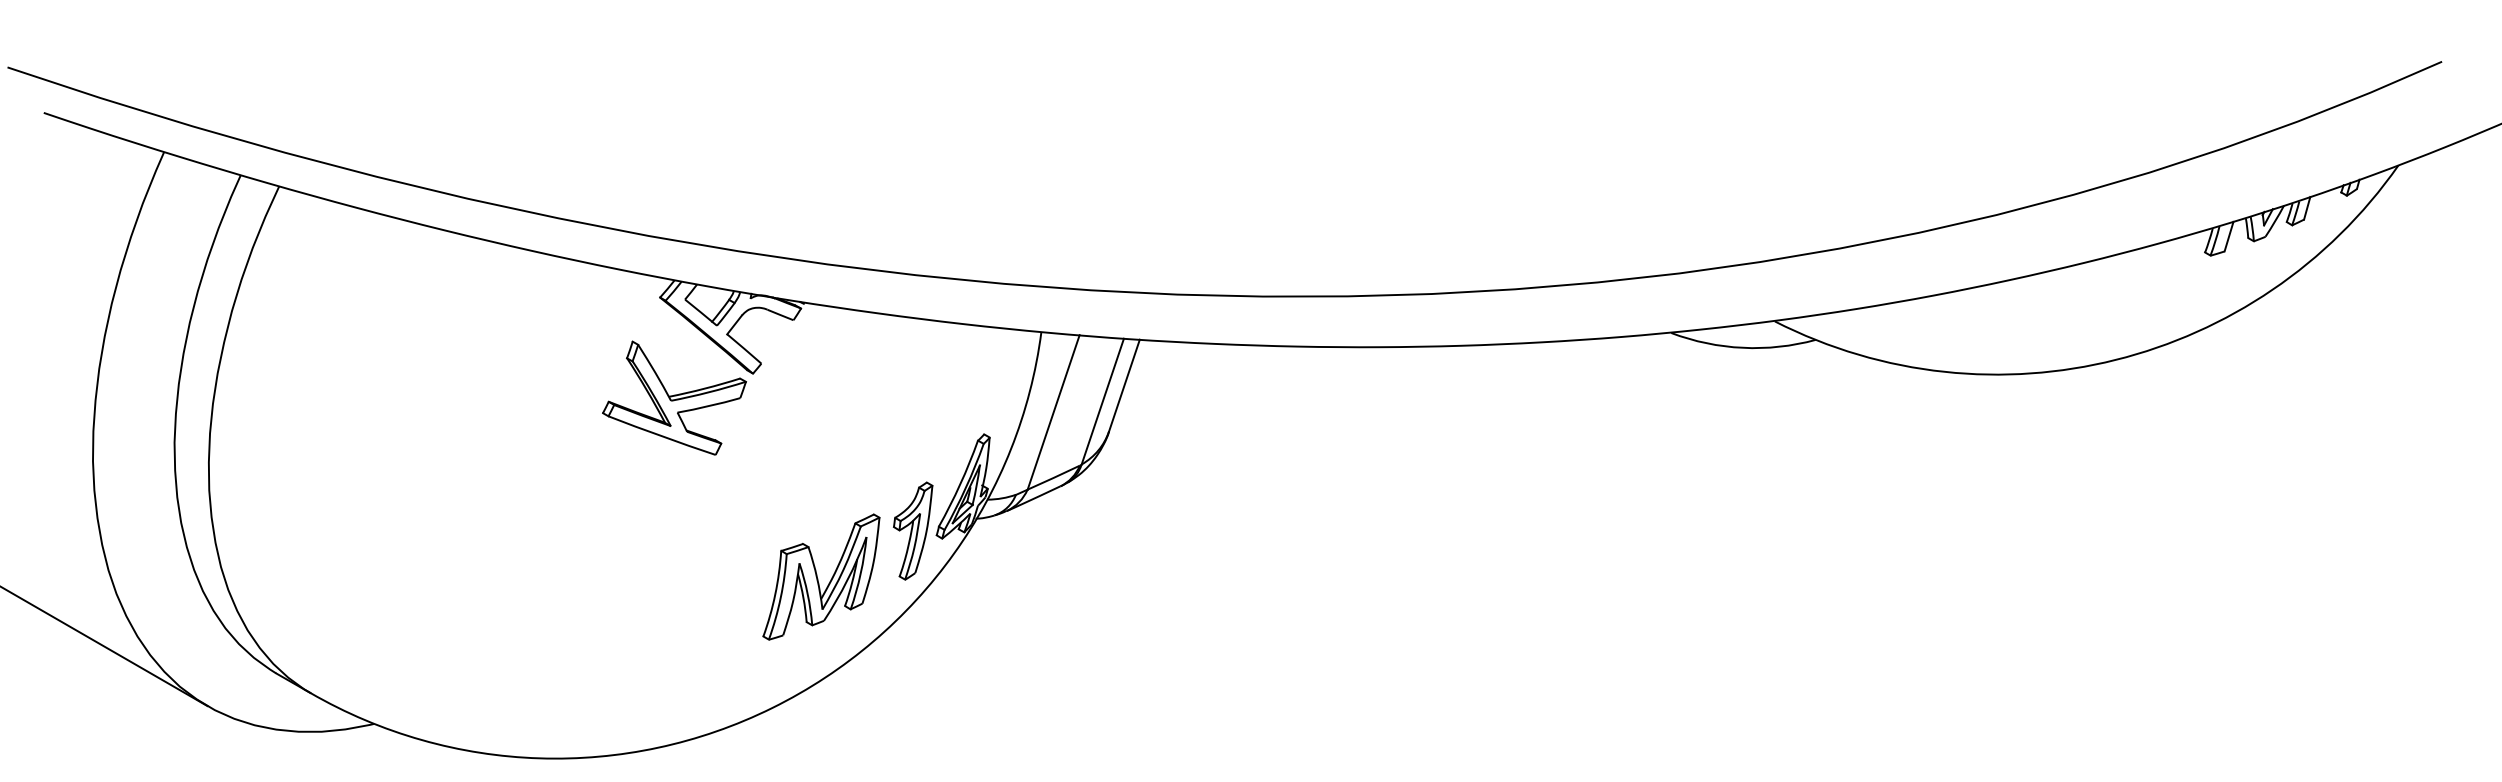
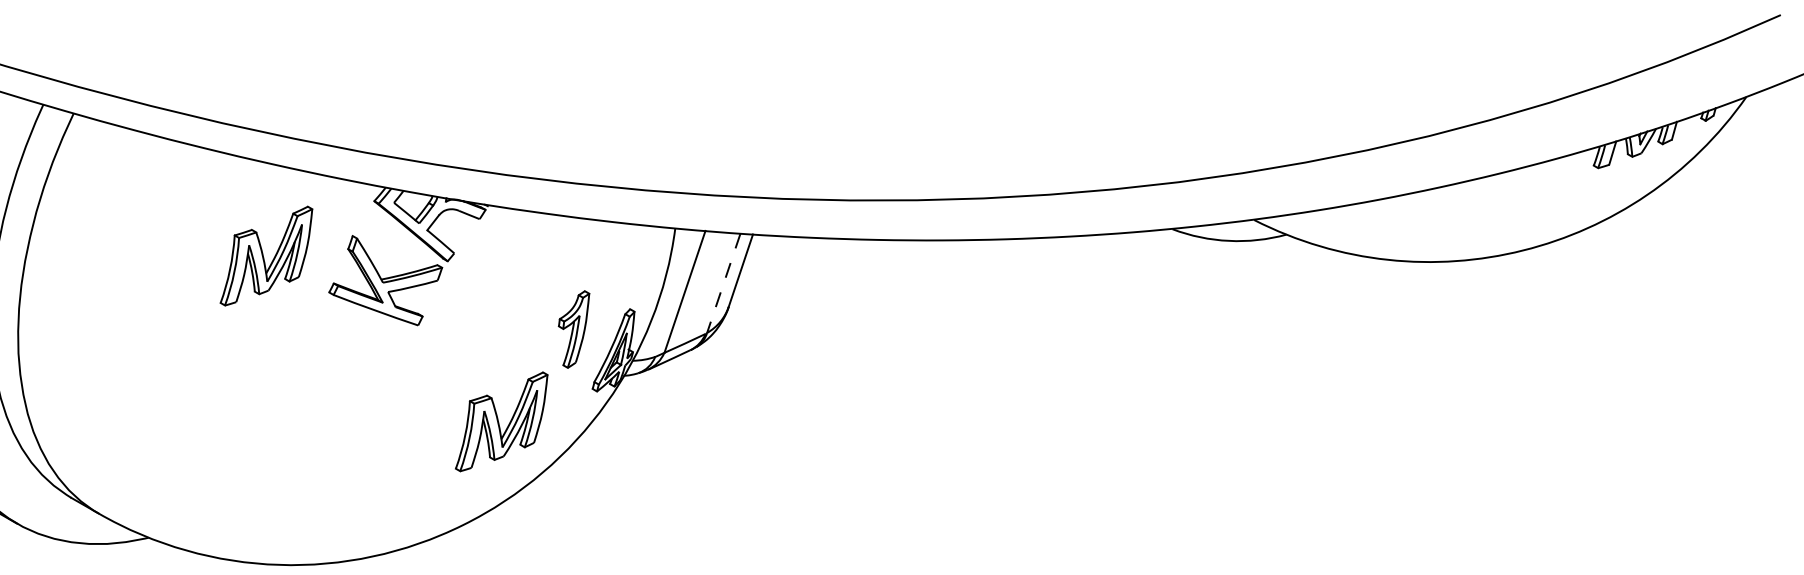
part: (523, 366) -> (266, 255), added
line: (1102, 402) -> (723, 284), solid -> dashed
part: (913, 530) -> (574, 329), moved

